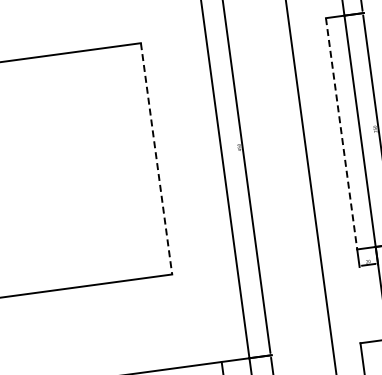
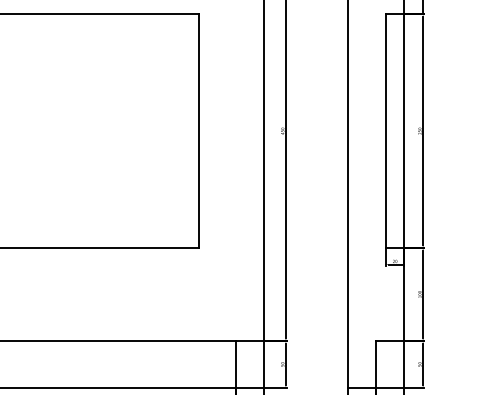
line: (341, 134) -> (385, 131), dashed -> solid
line: (157, 159) -> (199, 131), dashed -> solid

